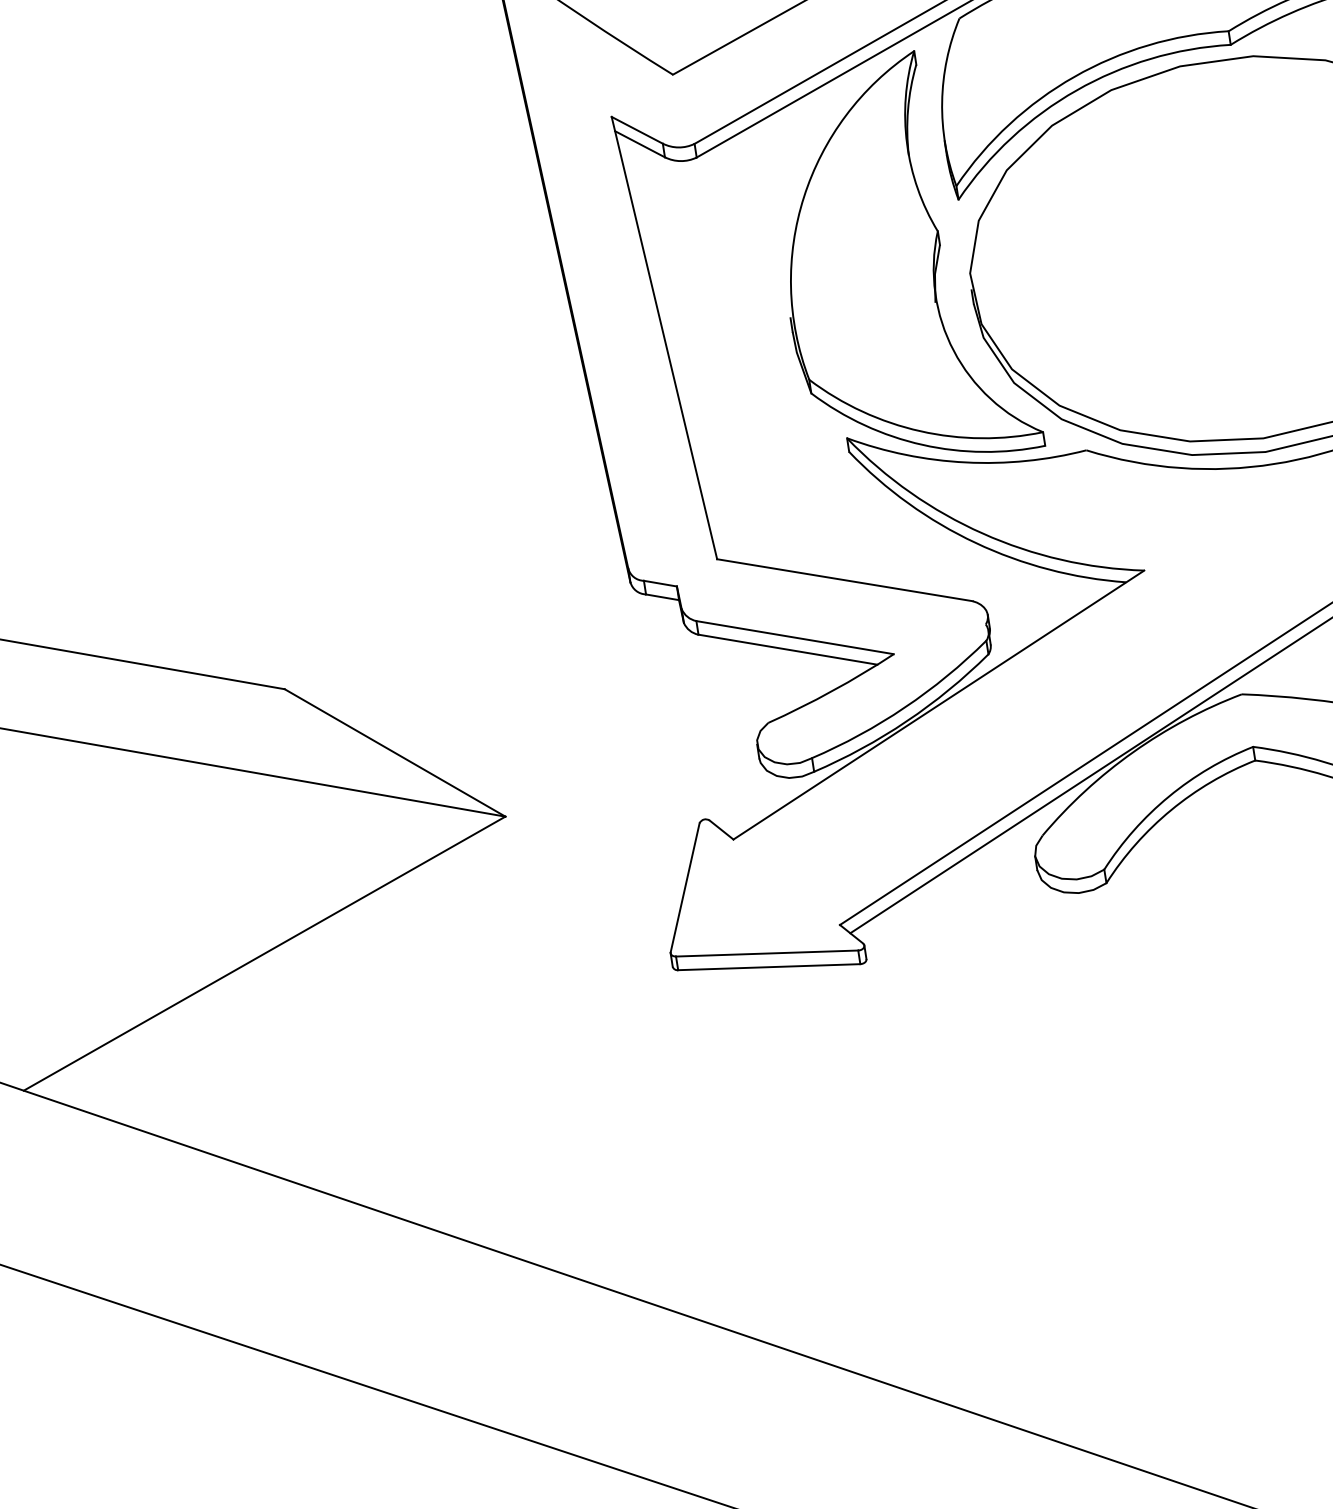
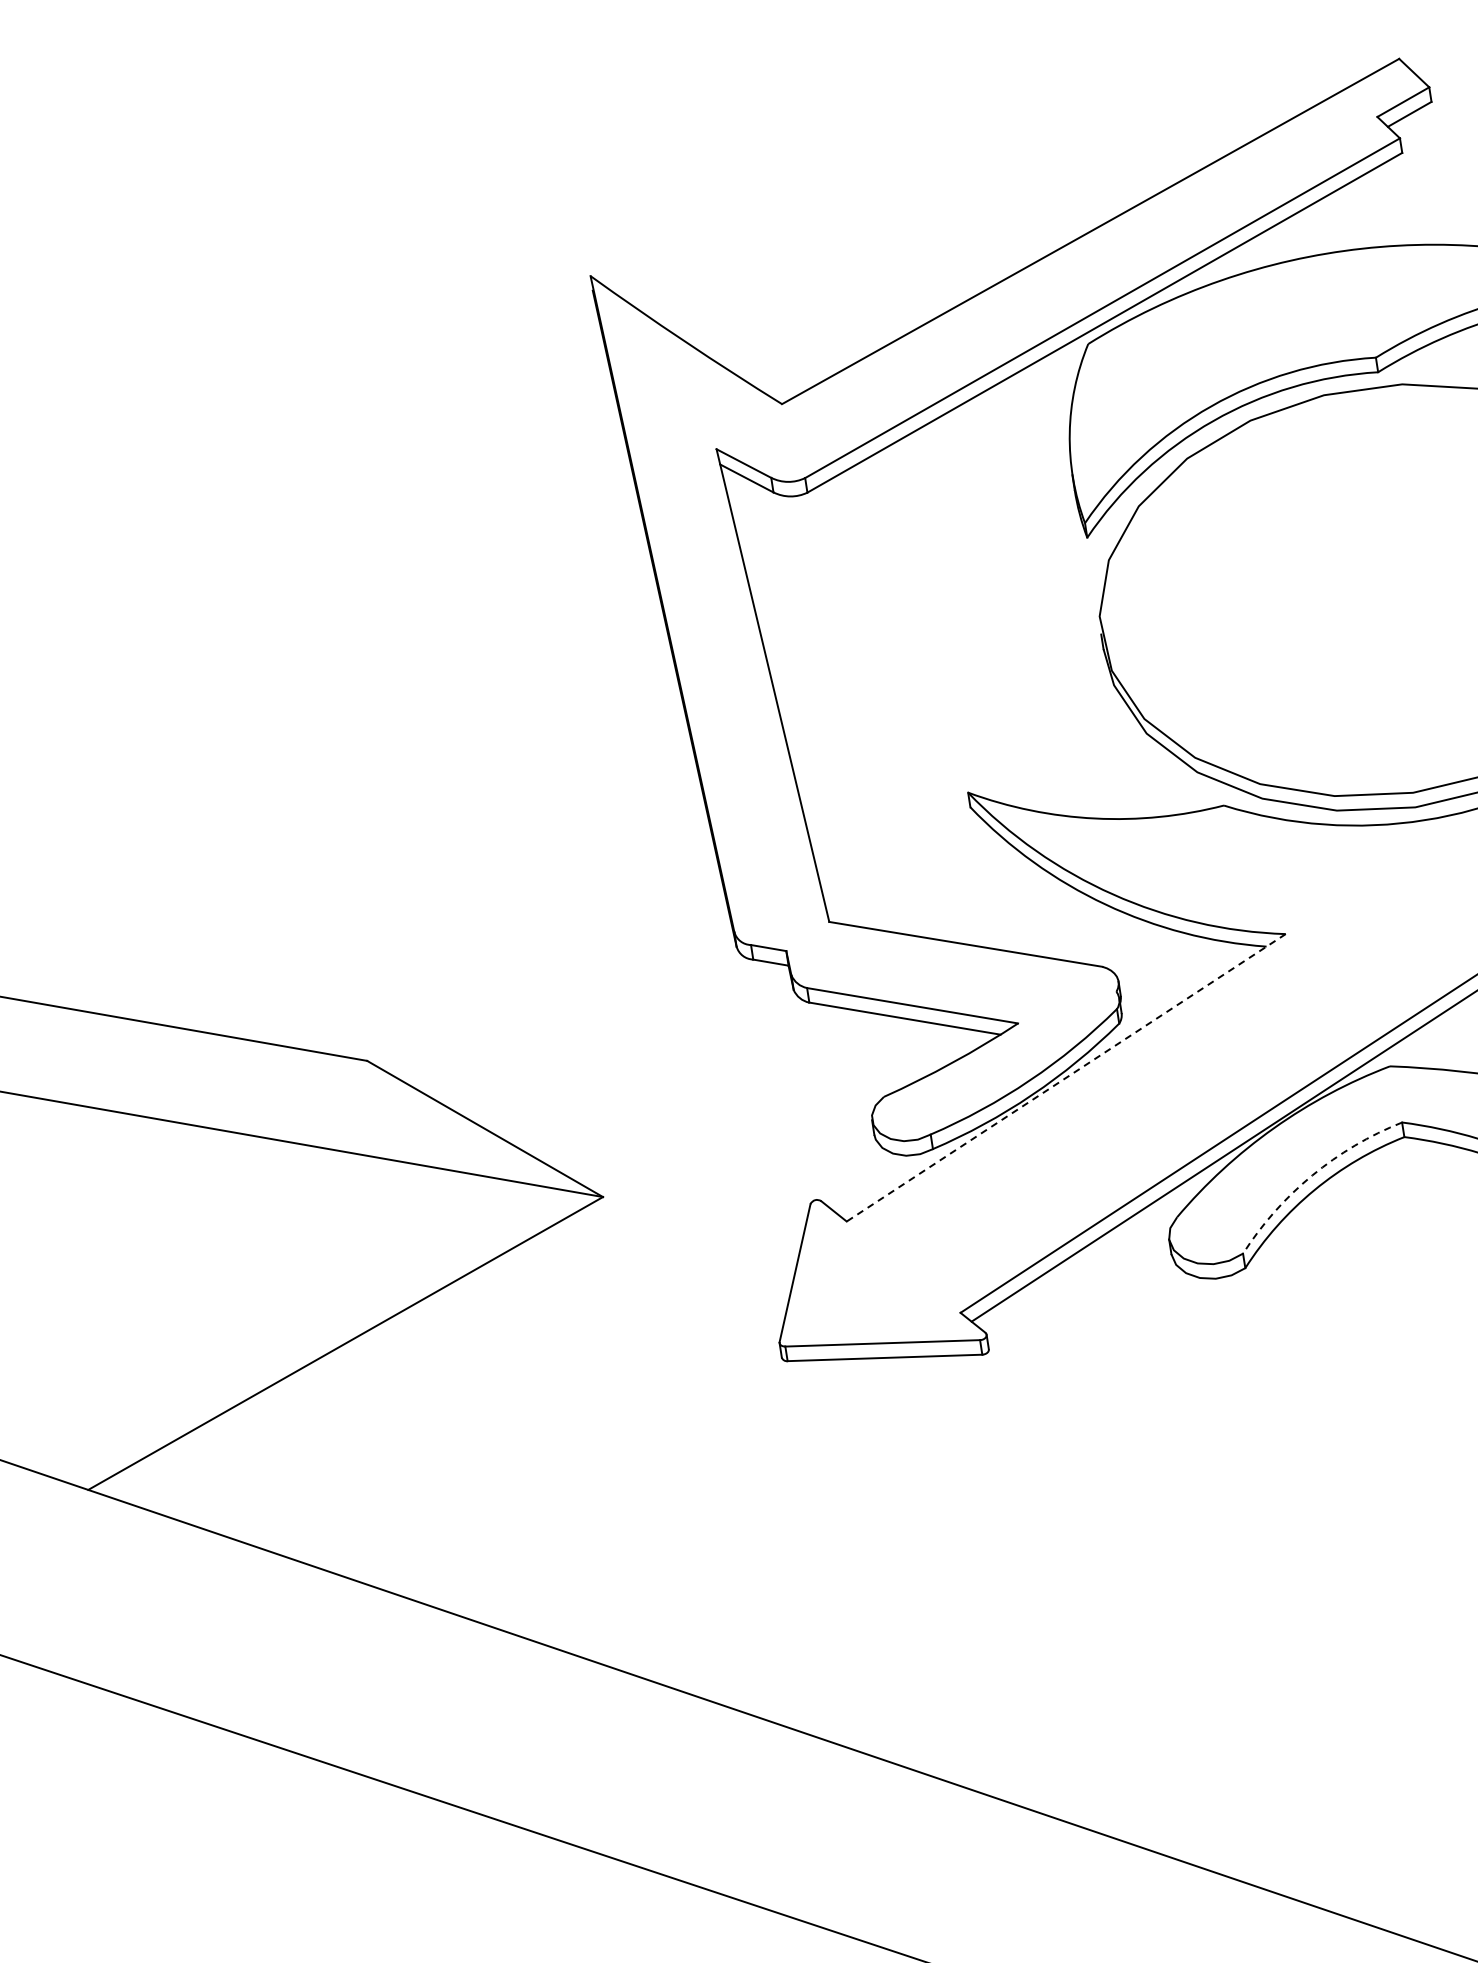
part: (917, 251) -> (1043, 593), removed
line: (938, 705) -> (1065, 1078), solid -> dashed
arc: (1169, 796) -> (1312, 1175), solid -> dashed

